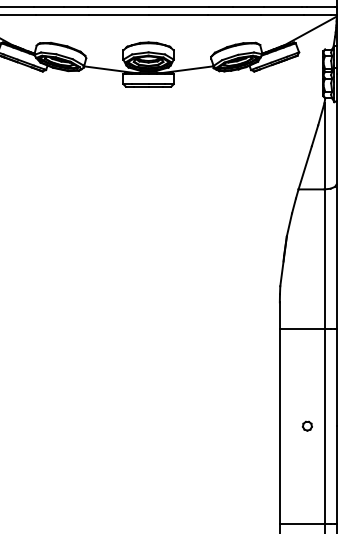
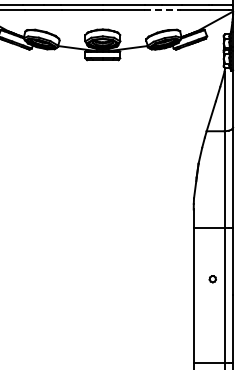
line: (234, 15) -> (162, 10), solid -> dashed
part: (306, 426) -> (212, 279), moved

